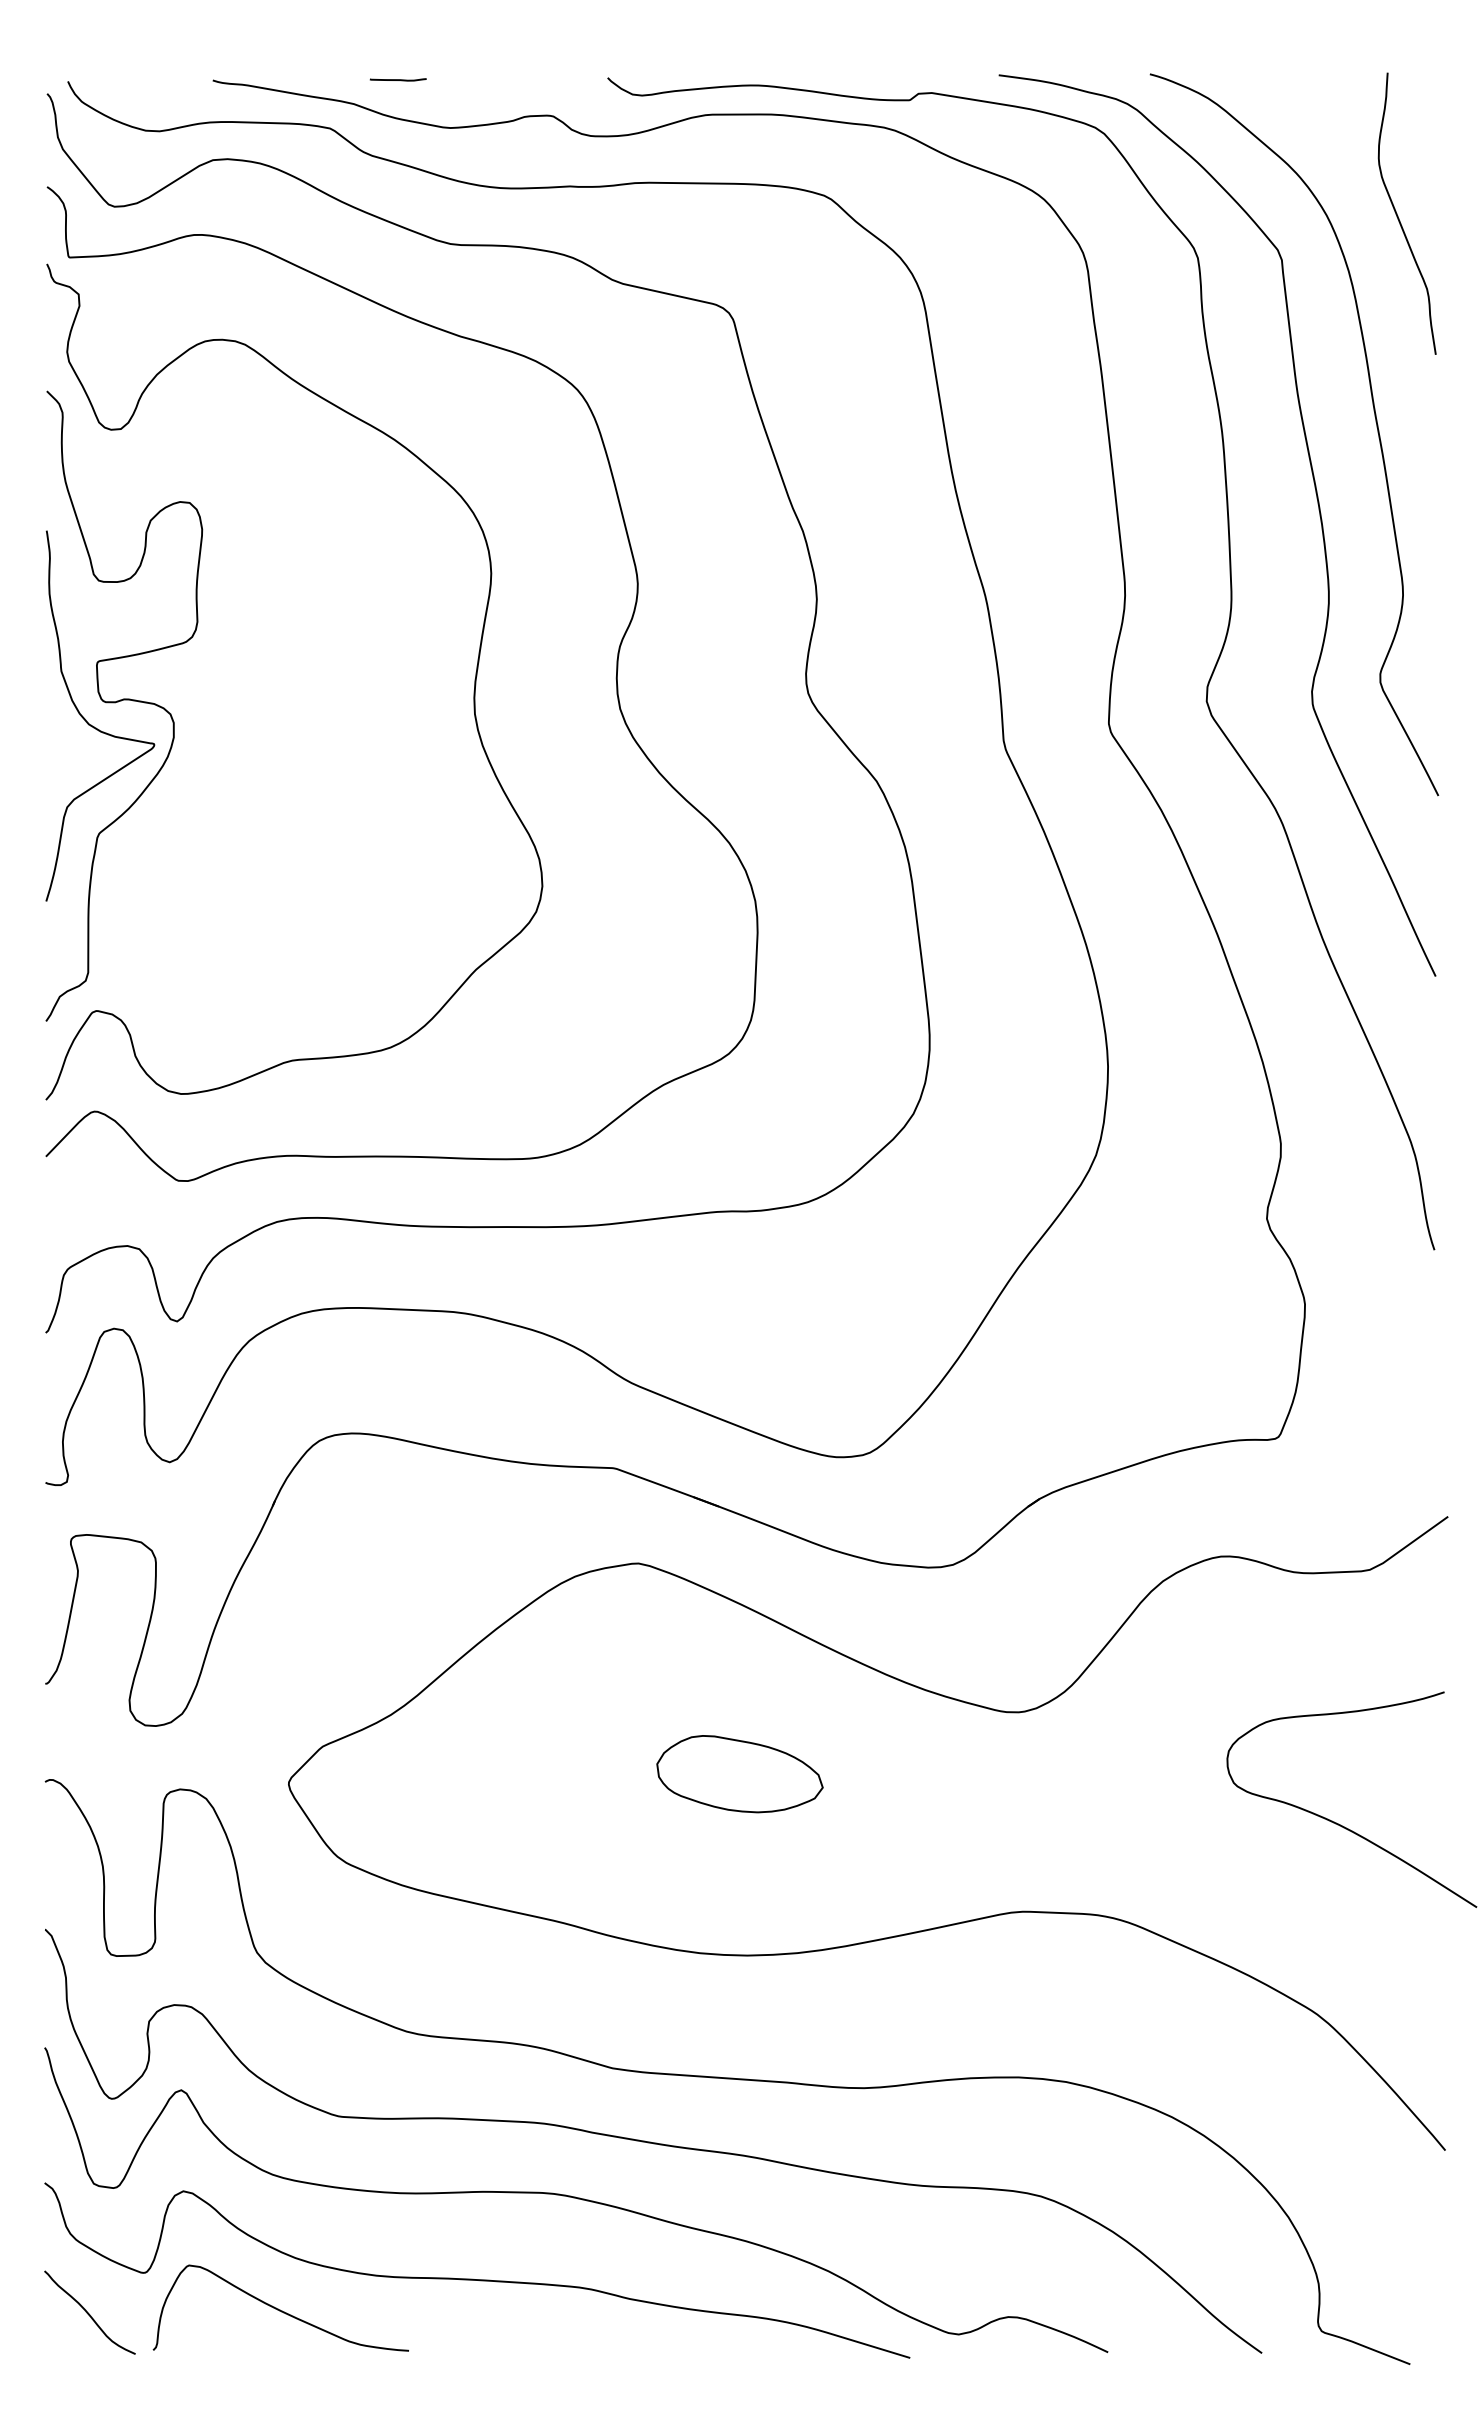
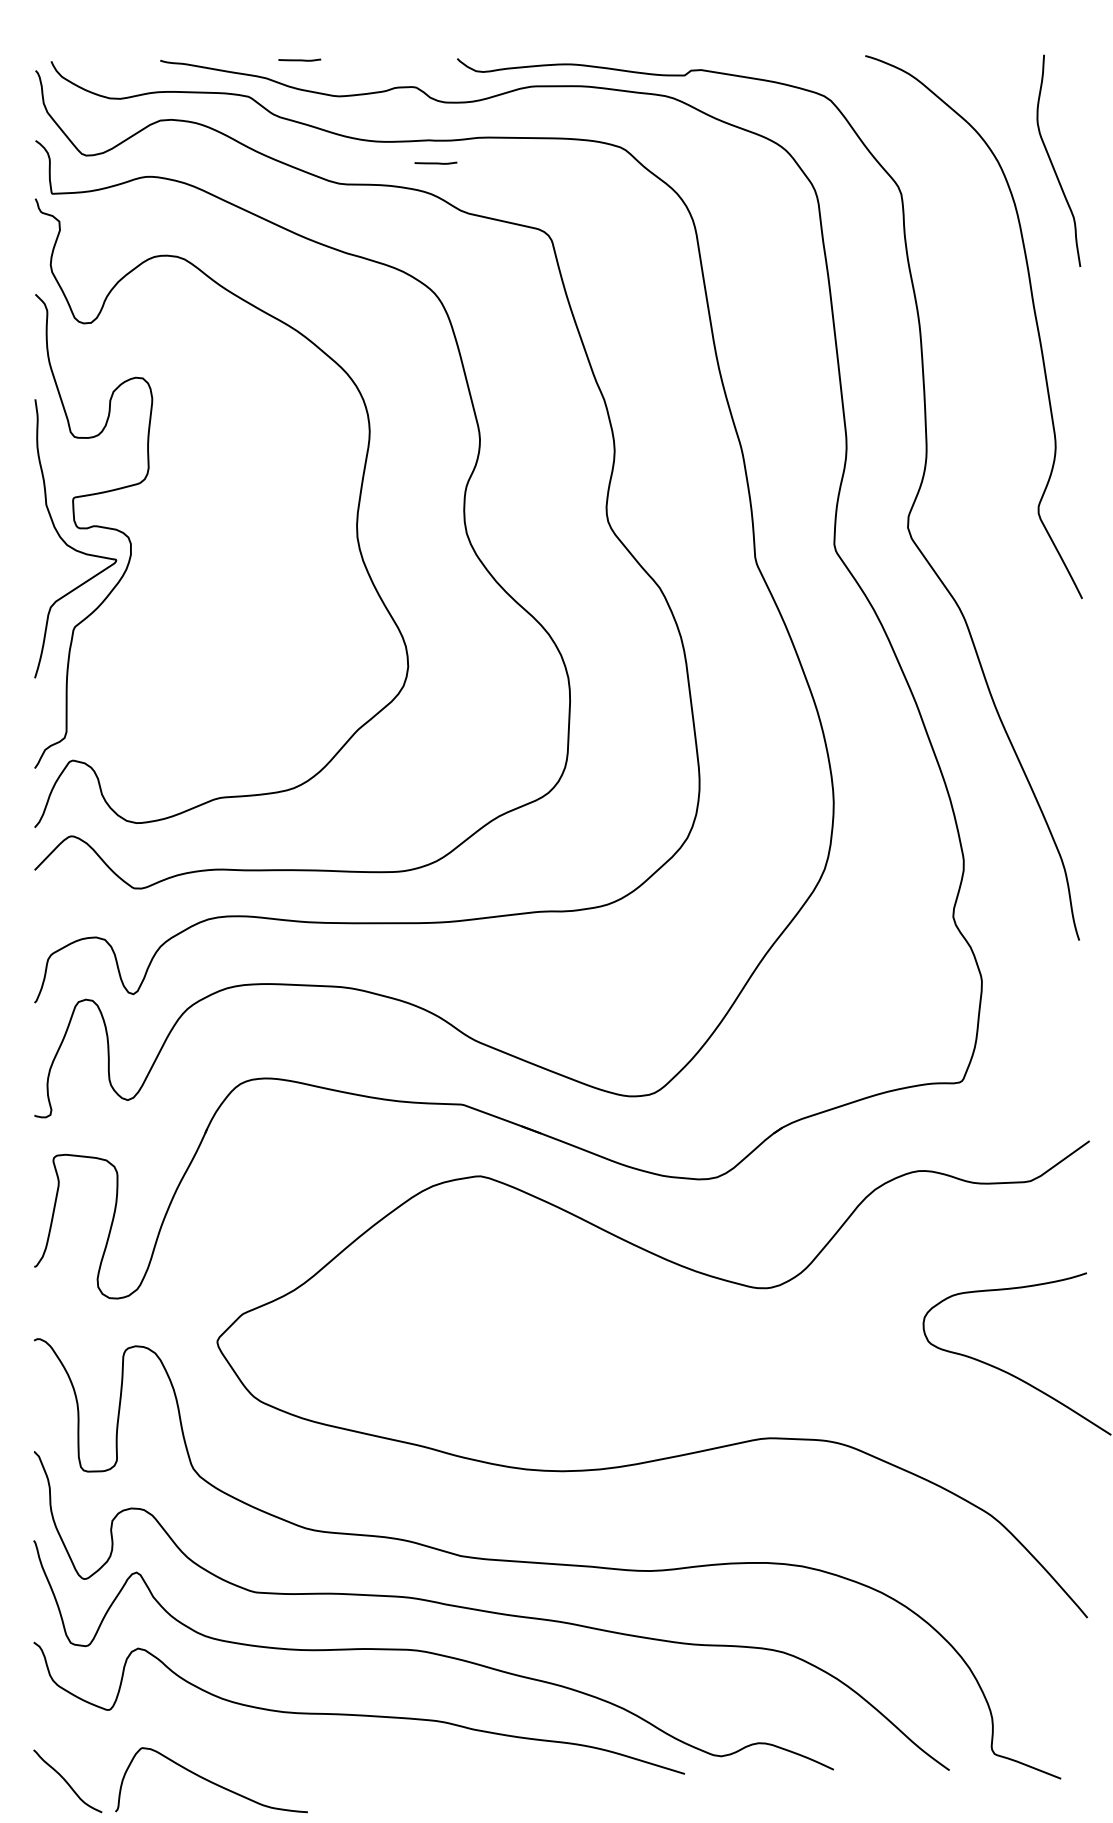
curve: (578, 216) -> (435, 162), added
curve: (1318, 510) -> (992, 384), removed
part: (739, 1774) -> (556, 1335), removed
curve: (280, 2309) -> (211, 1781), moved
curve: (88, 2312) -> (66, 1781), moved

